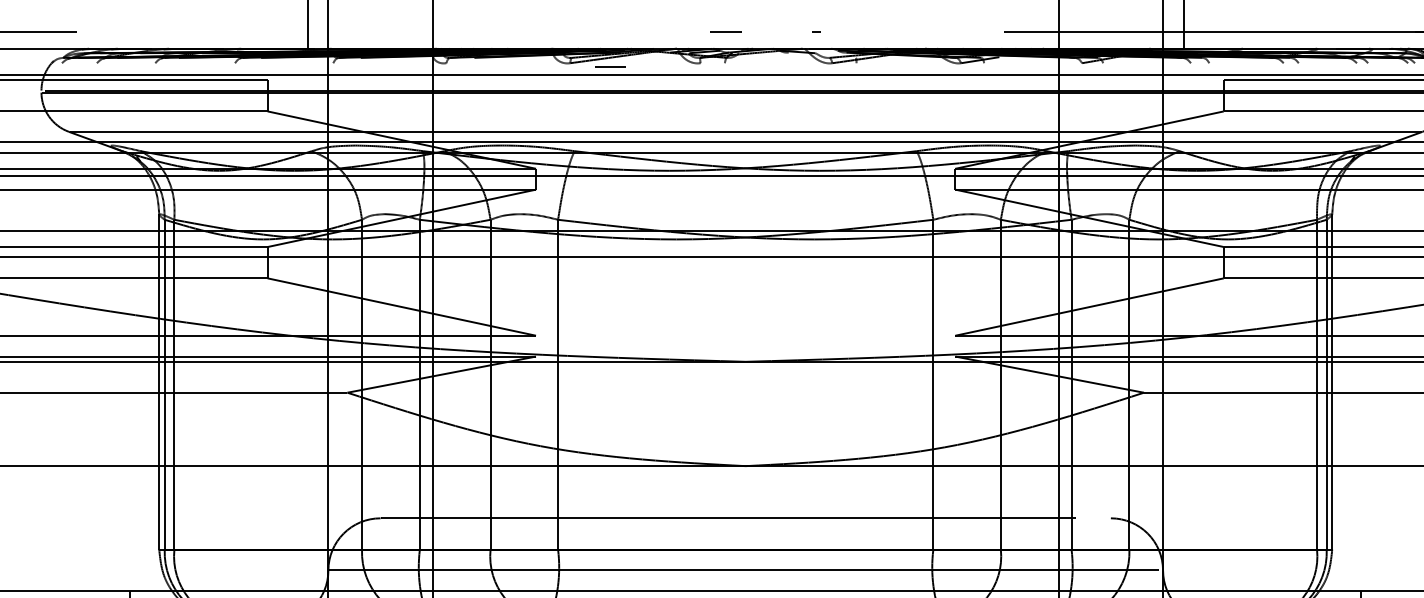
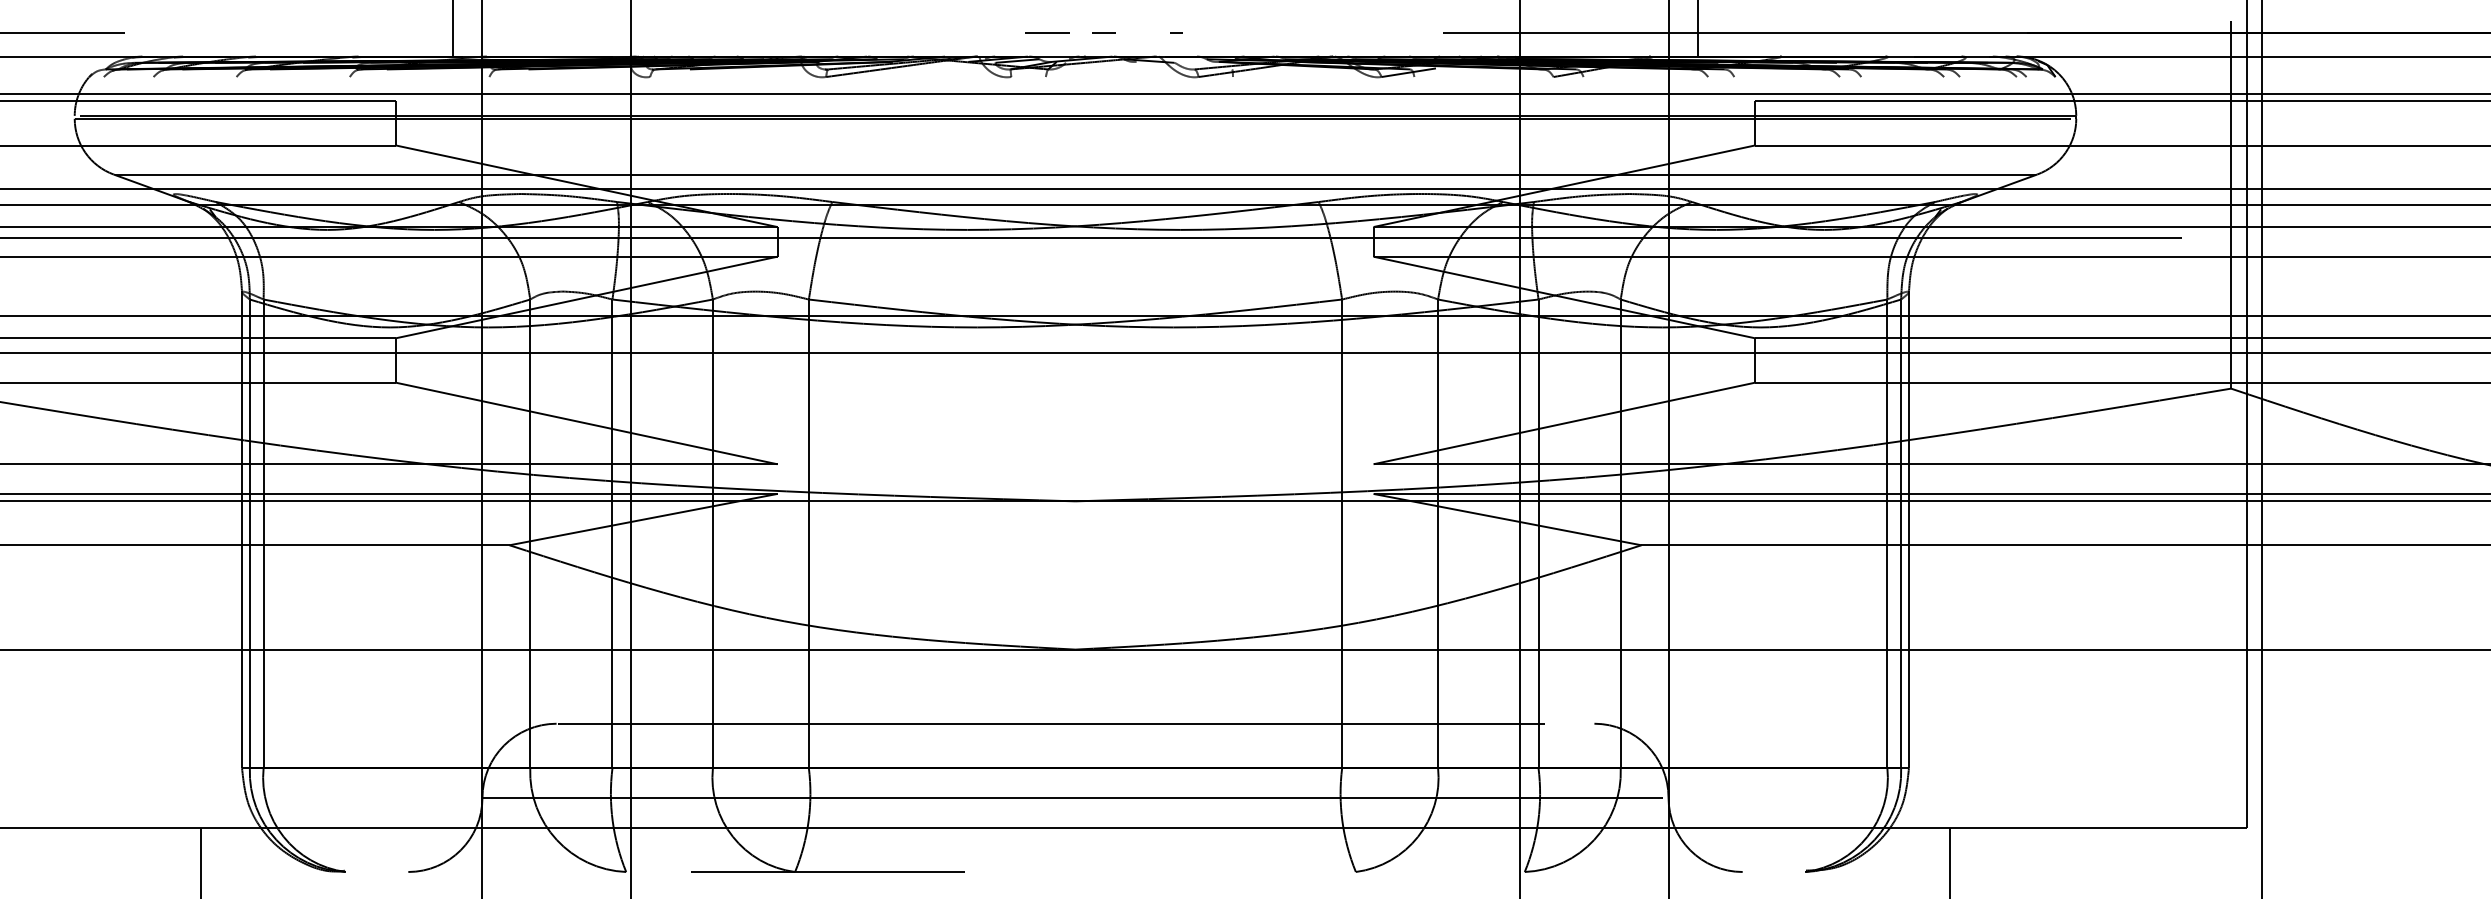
line: (766, 31) -> (1104, 32), added
line: (610, 67) -> (883, 82), removed

